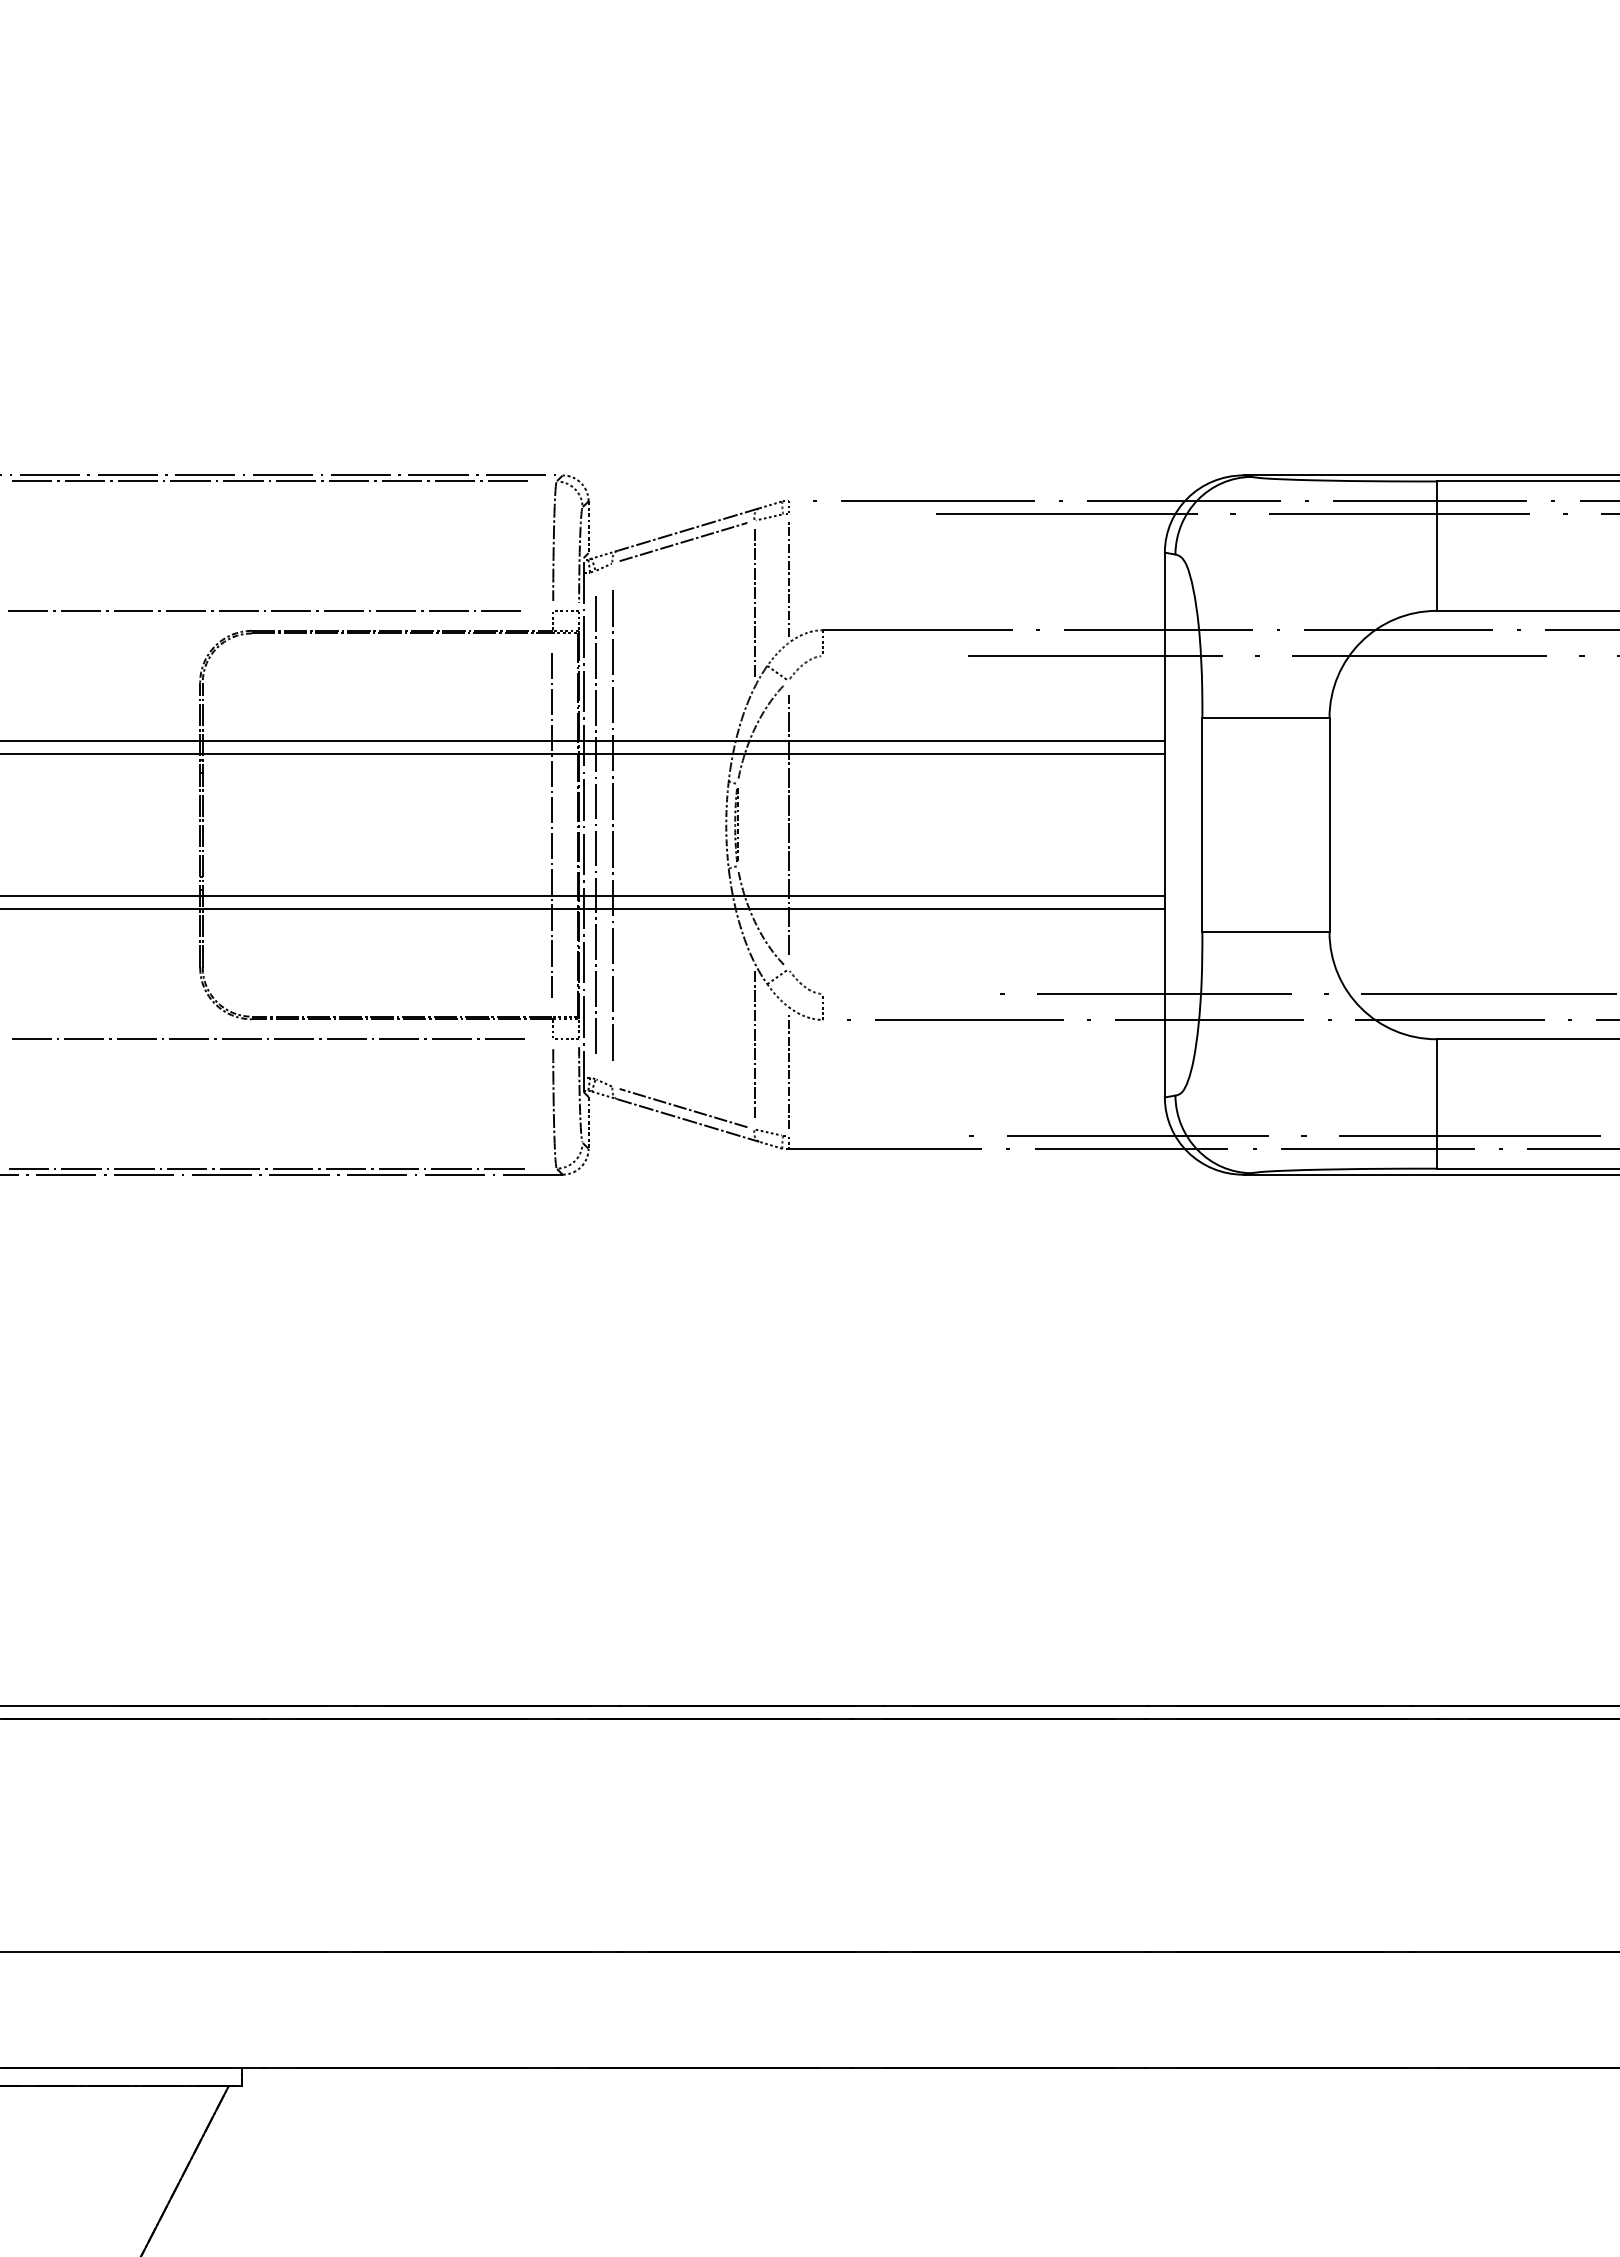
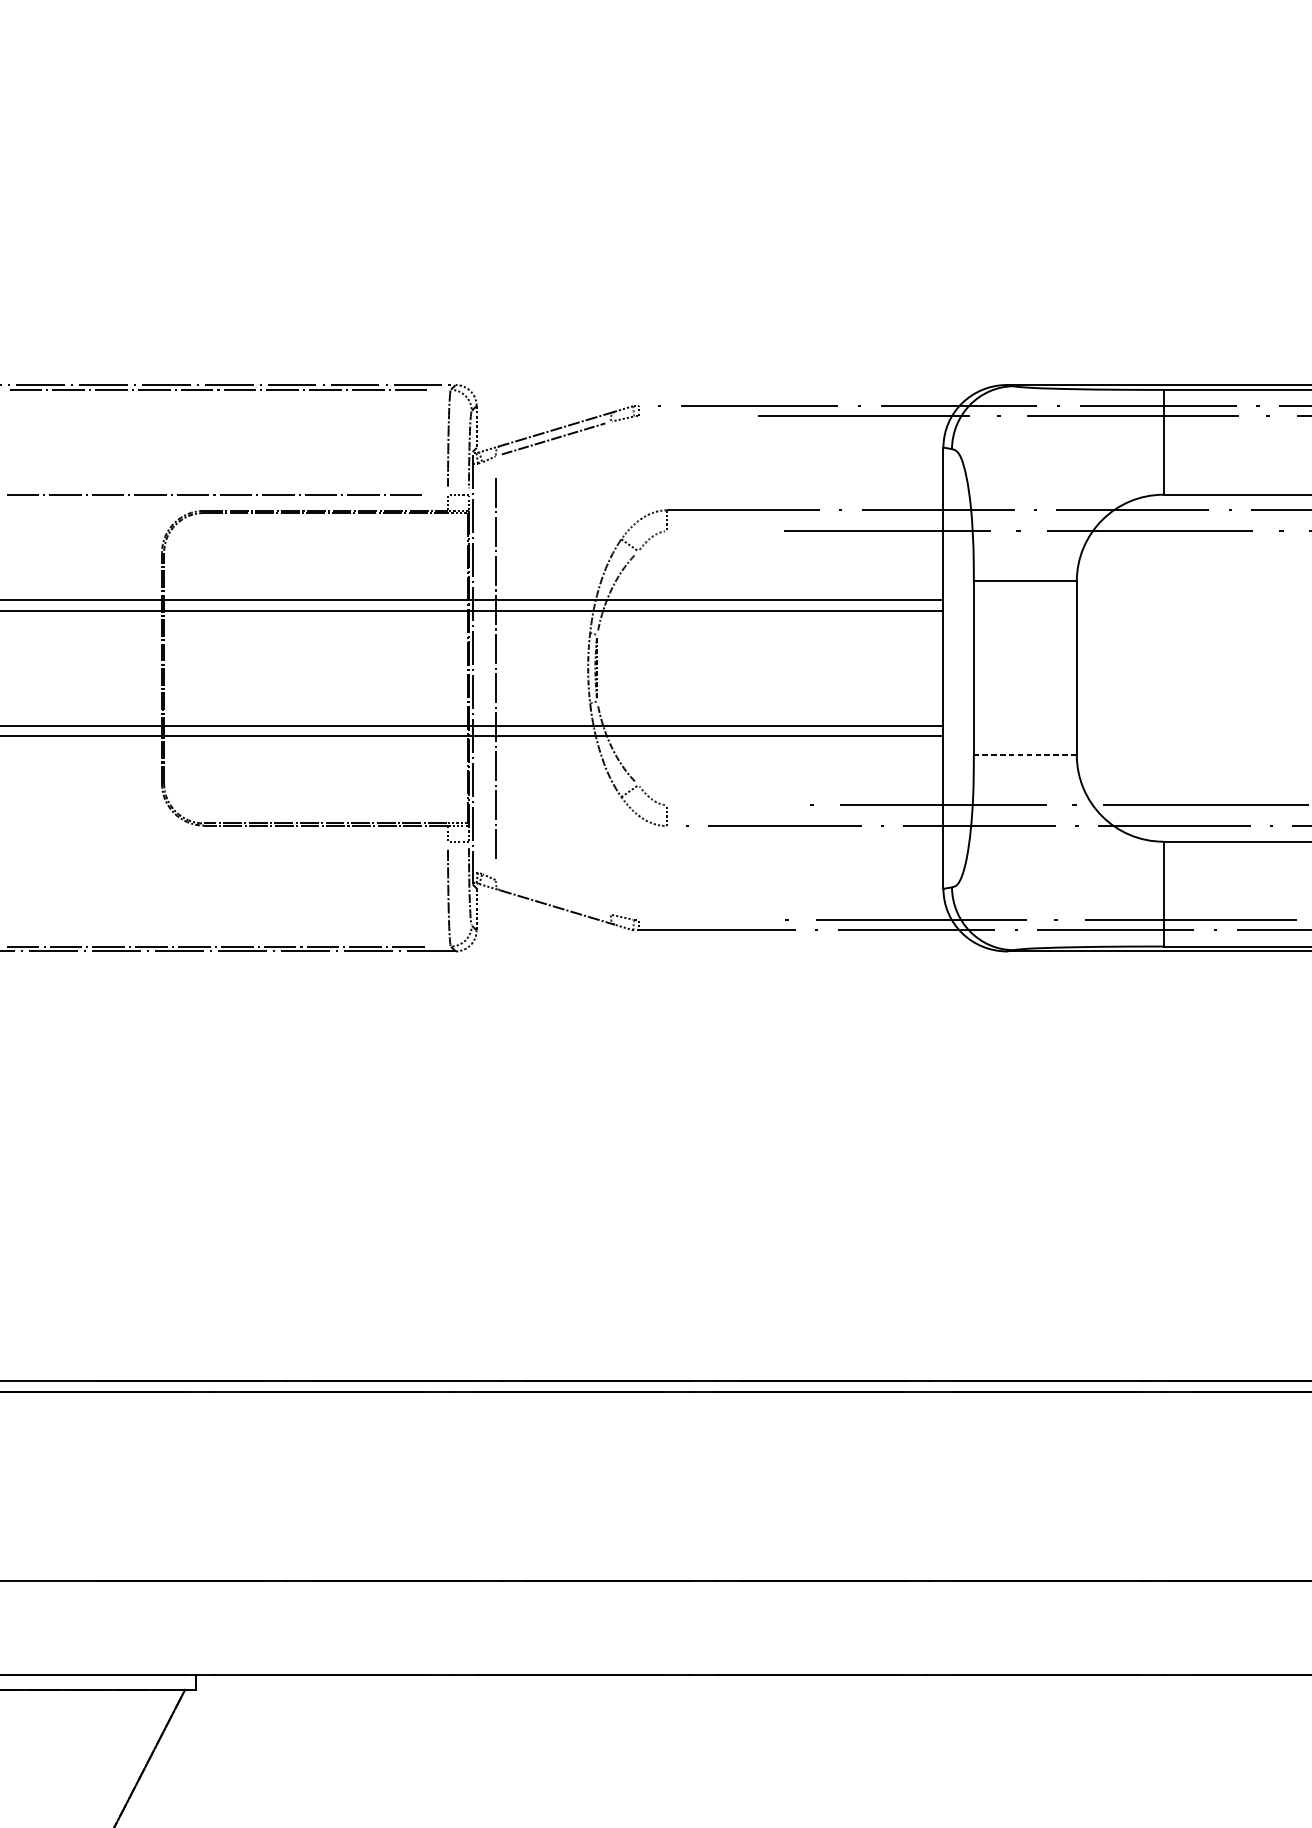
line: (788, 578) -> (638, 468), removed
line: (754, 604) -> (611, 489), removed
line: (551, 824) -> (446, 667), removed
line: (595, 824) -> (482, 667), removed
line: (788, 824) -> (638, 667), removed
line: (1265, 932) -> (1024, 755), solid -> dashed
line: (268, 1038) -> (217, 841), removed
line: (754, 1045) -> (611, 846), removed
line: (788, 1071) -> (638, 867), removed
line: (683, 1107) -> (553, 896), removed

